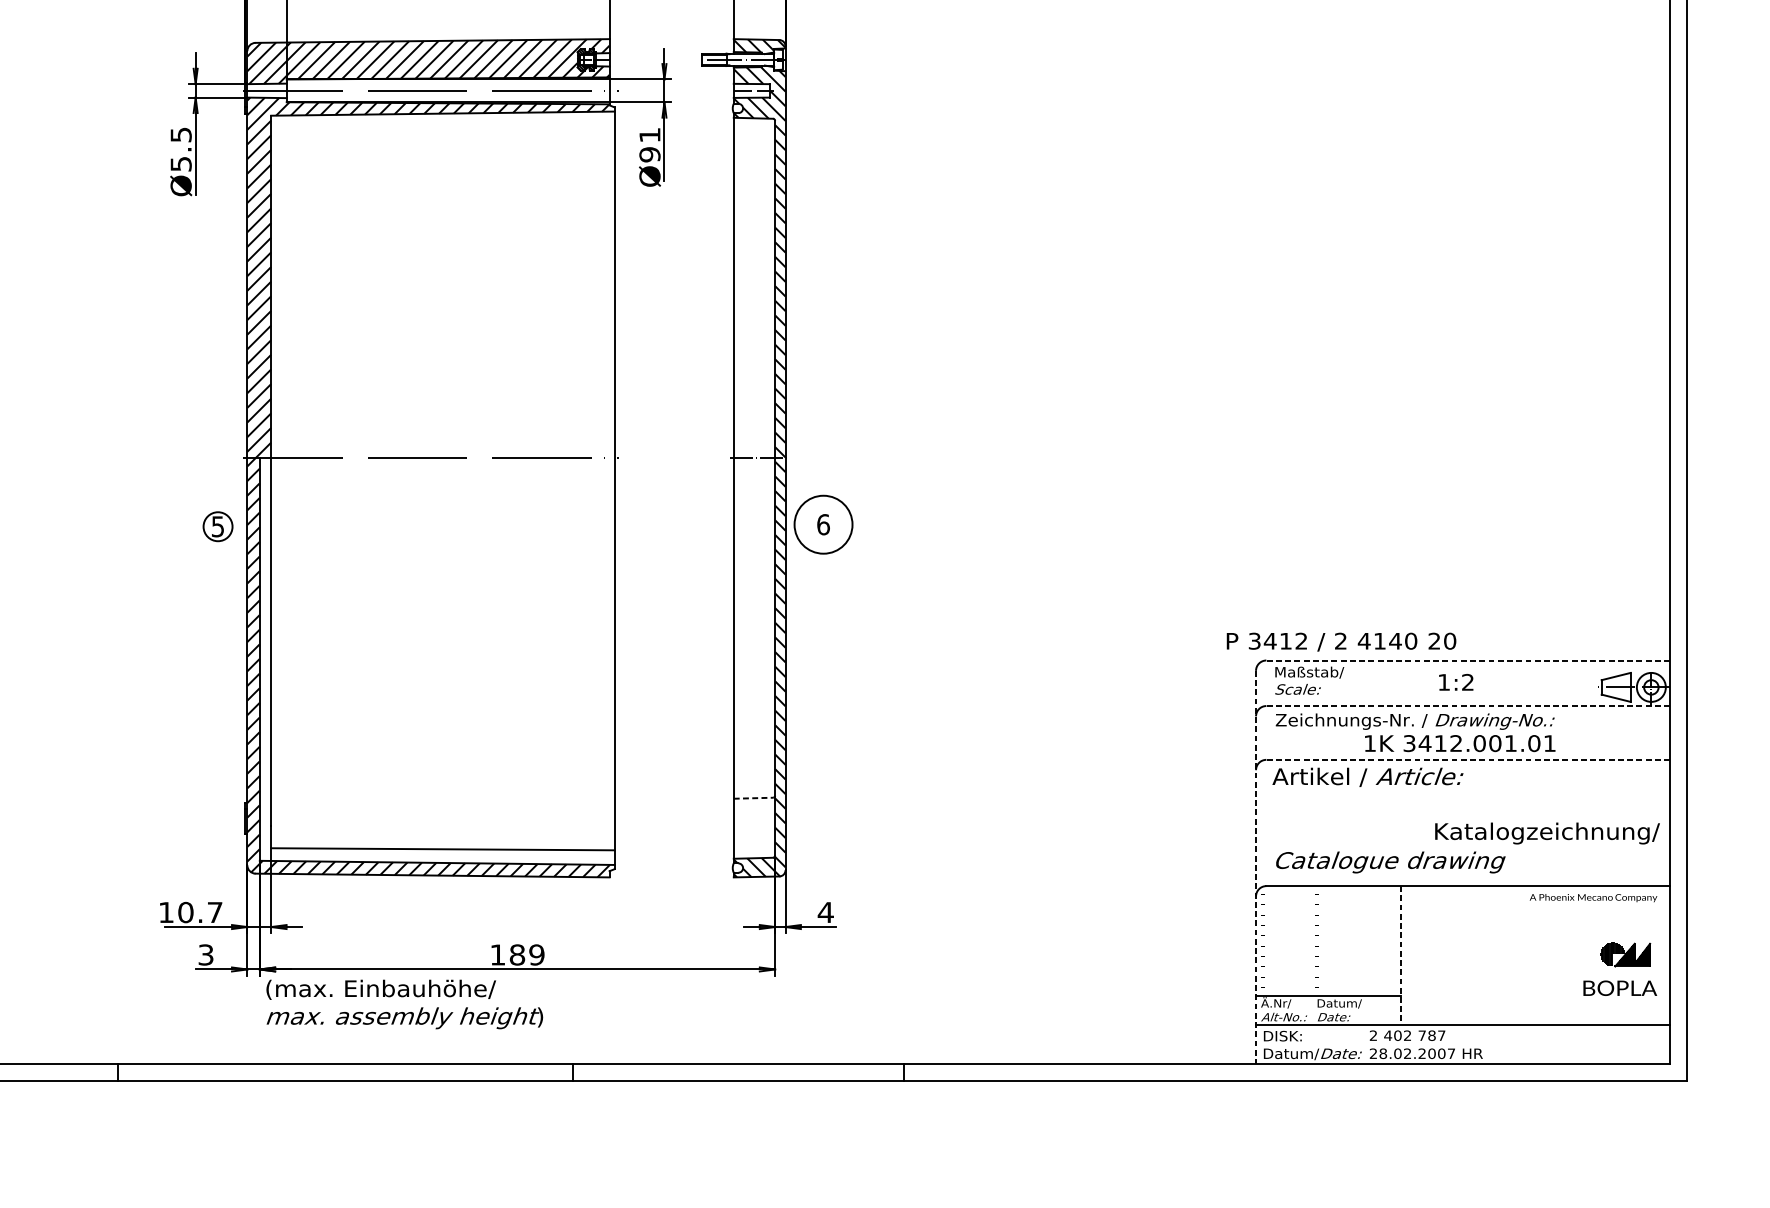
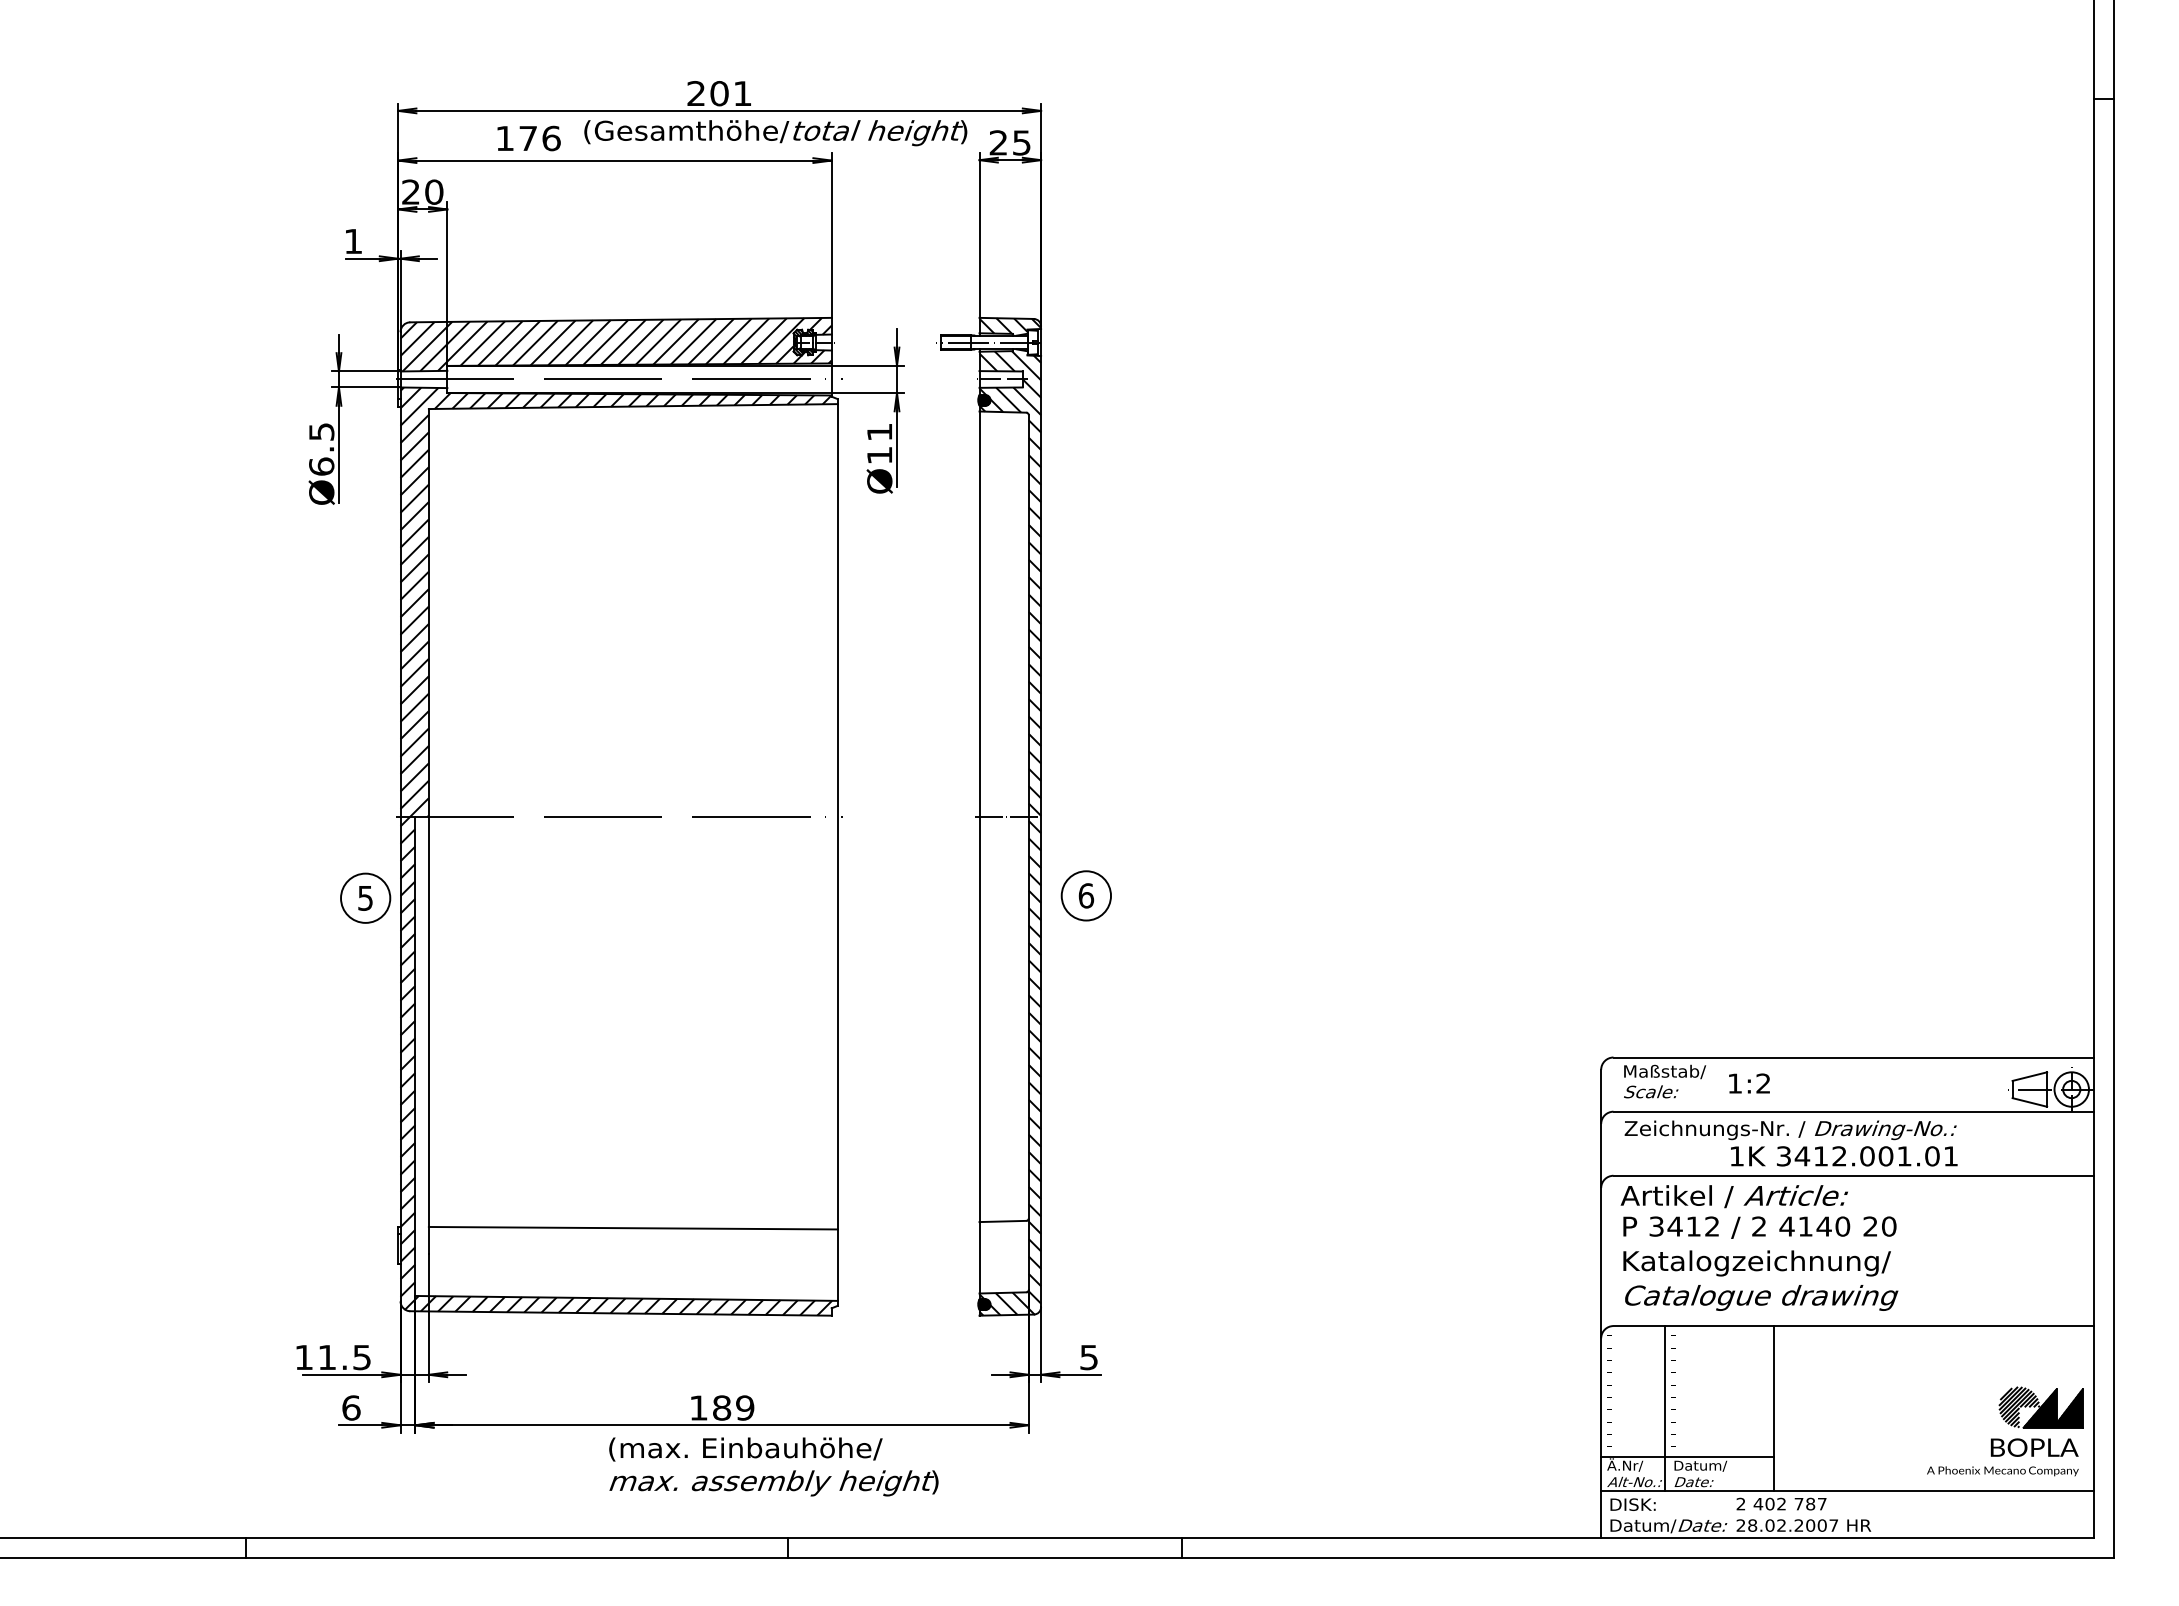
hatch: (737, 107) -> (984, 399), added
text: (649, 154) -> (879, 455), Ø91 -> Ø11
text: (180, 163) -> (321, 466), Ø5.5 -> Ø6.5
circle: (823, 524) -> (1086, 895), size x0.71
circle: (217, 526) -> (365, 897), size x1.43
text: (1341, 642) -> (1759, 1227), moved
line: (1468, 660) -> (1853, 1057), dashed -> solid
text: (1456, 682) -> (1749, 1083), moved
line: (1468, 705) -> (1853, 1111), dashed -> solid
line: (1468, 759) -> (1853, 1175), dashed -> solid
line: (753, 798) -> (1003, 1221), dashed -> solid
text: (1546, 833) -> (1756, 1263), moved
line: (442, 848) -> (632, 1227), moved
hatch: (737, 868) -> (984, 1304), added
line: (1256, 868) -> (1601, 1304), dashed -> solid
text: (1593, 898) -> (2002, 1471), moved
text: (200, 912) -> (344, 1357), 10.7 -> 11.5
text: (825, 912) -> (1088, 1357), 4 -> 5
text: (206, 954) -> (351, 1407), 3 -> 6
part: (1625, 954) -> (2040, 1407), size x1.43
line: (1310, 955) -> (1665, 1408), added
line: (1400, 955) -> (1773, 1408), dashed -> solid
text: (404, 1004) -> (773, 1466), moved

